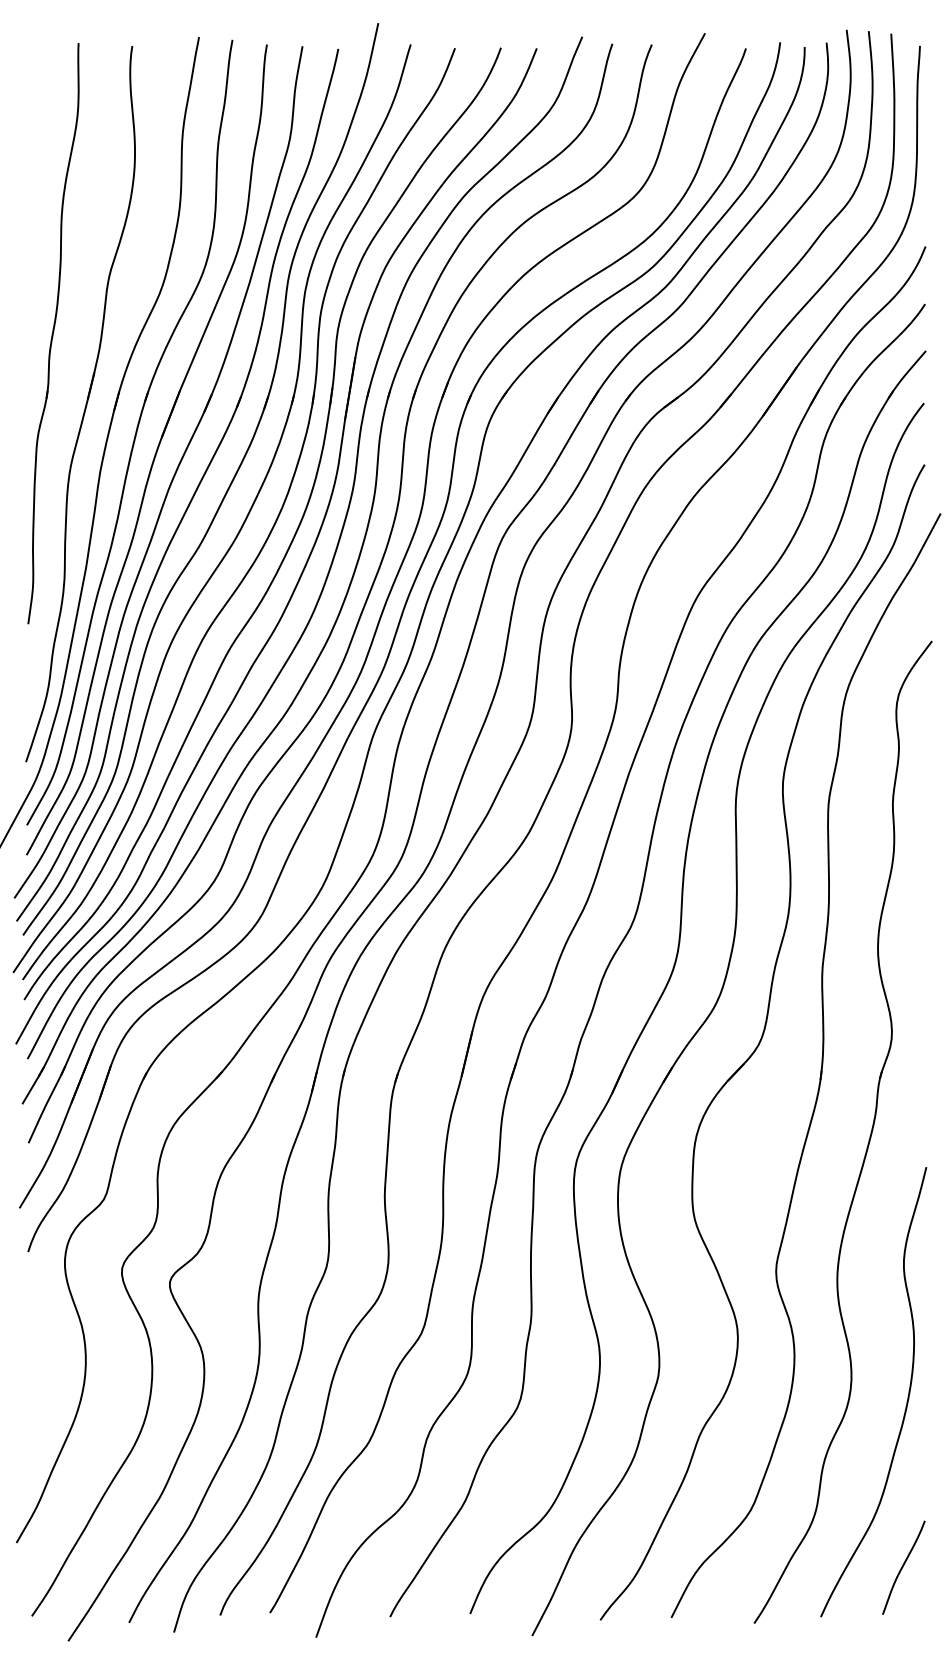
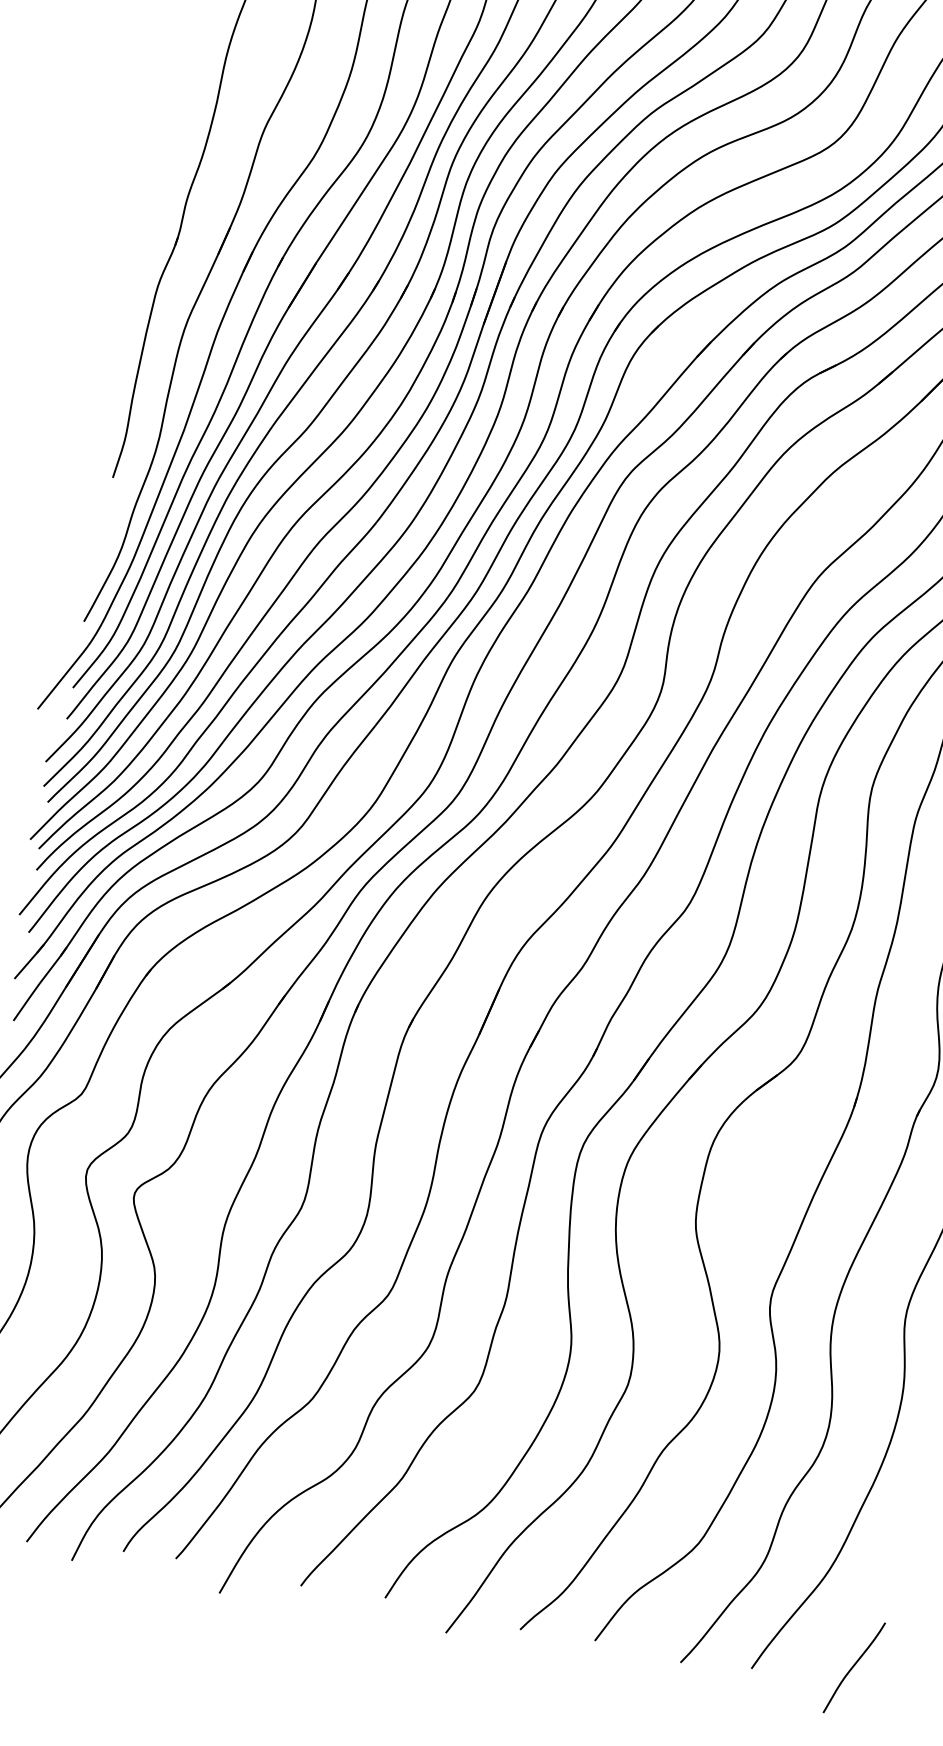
curve: (903, 1567) -> (854, 1667), moved

